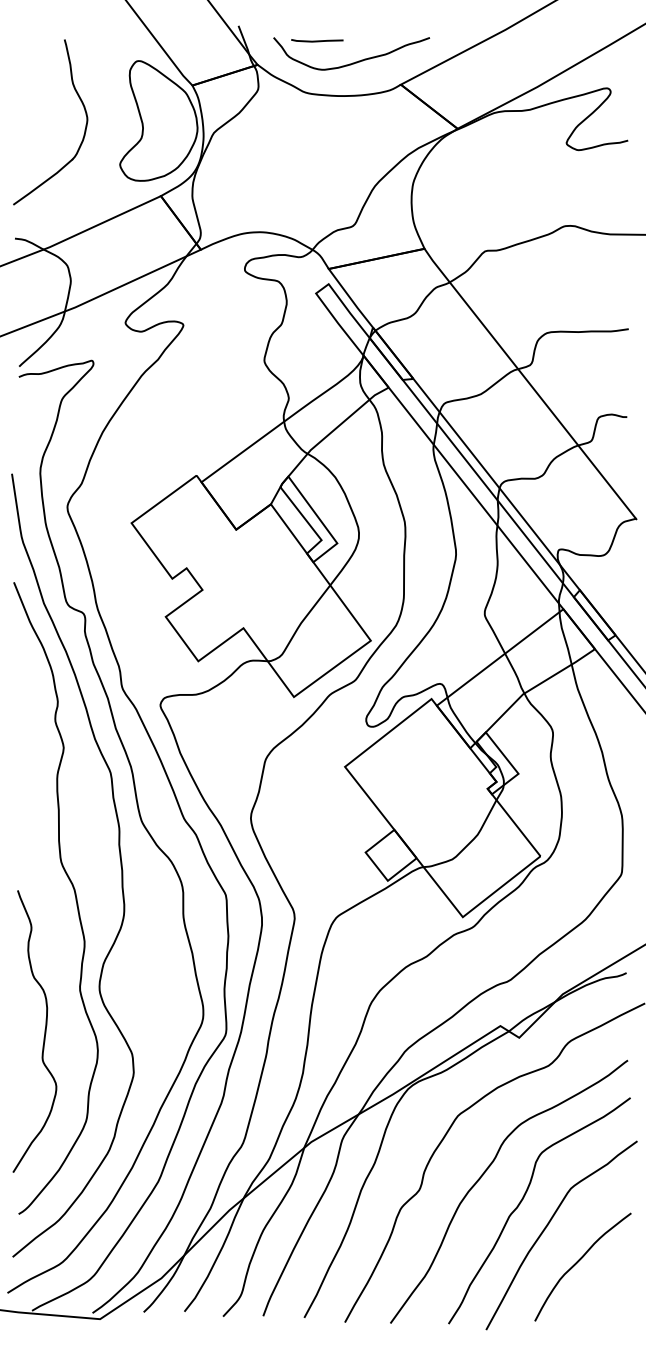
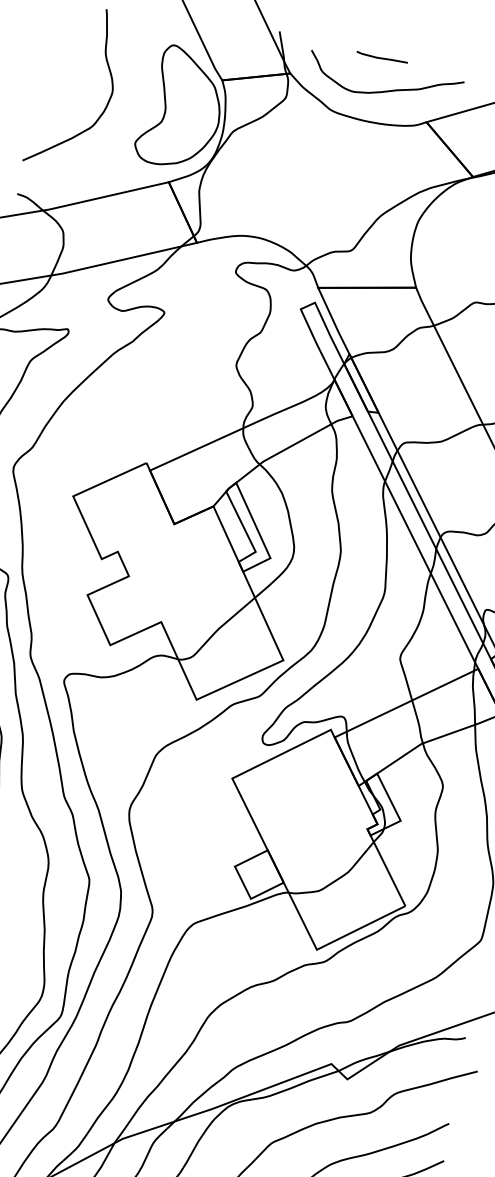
line: (317, 40) -> (382, 57), moved

